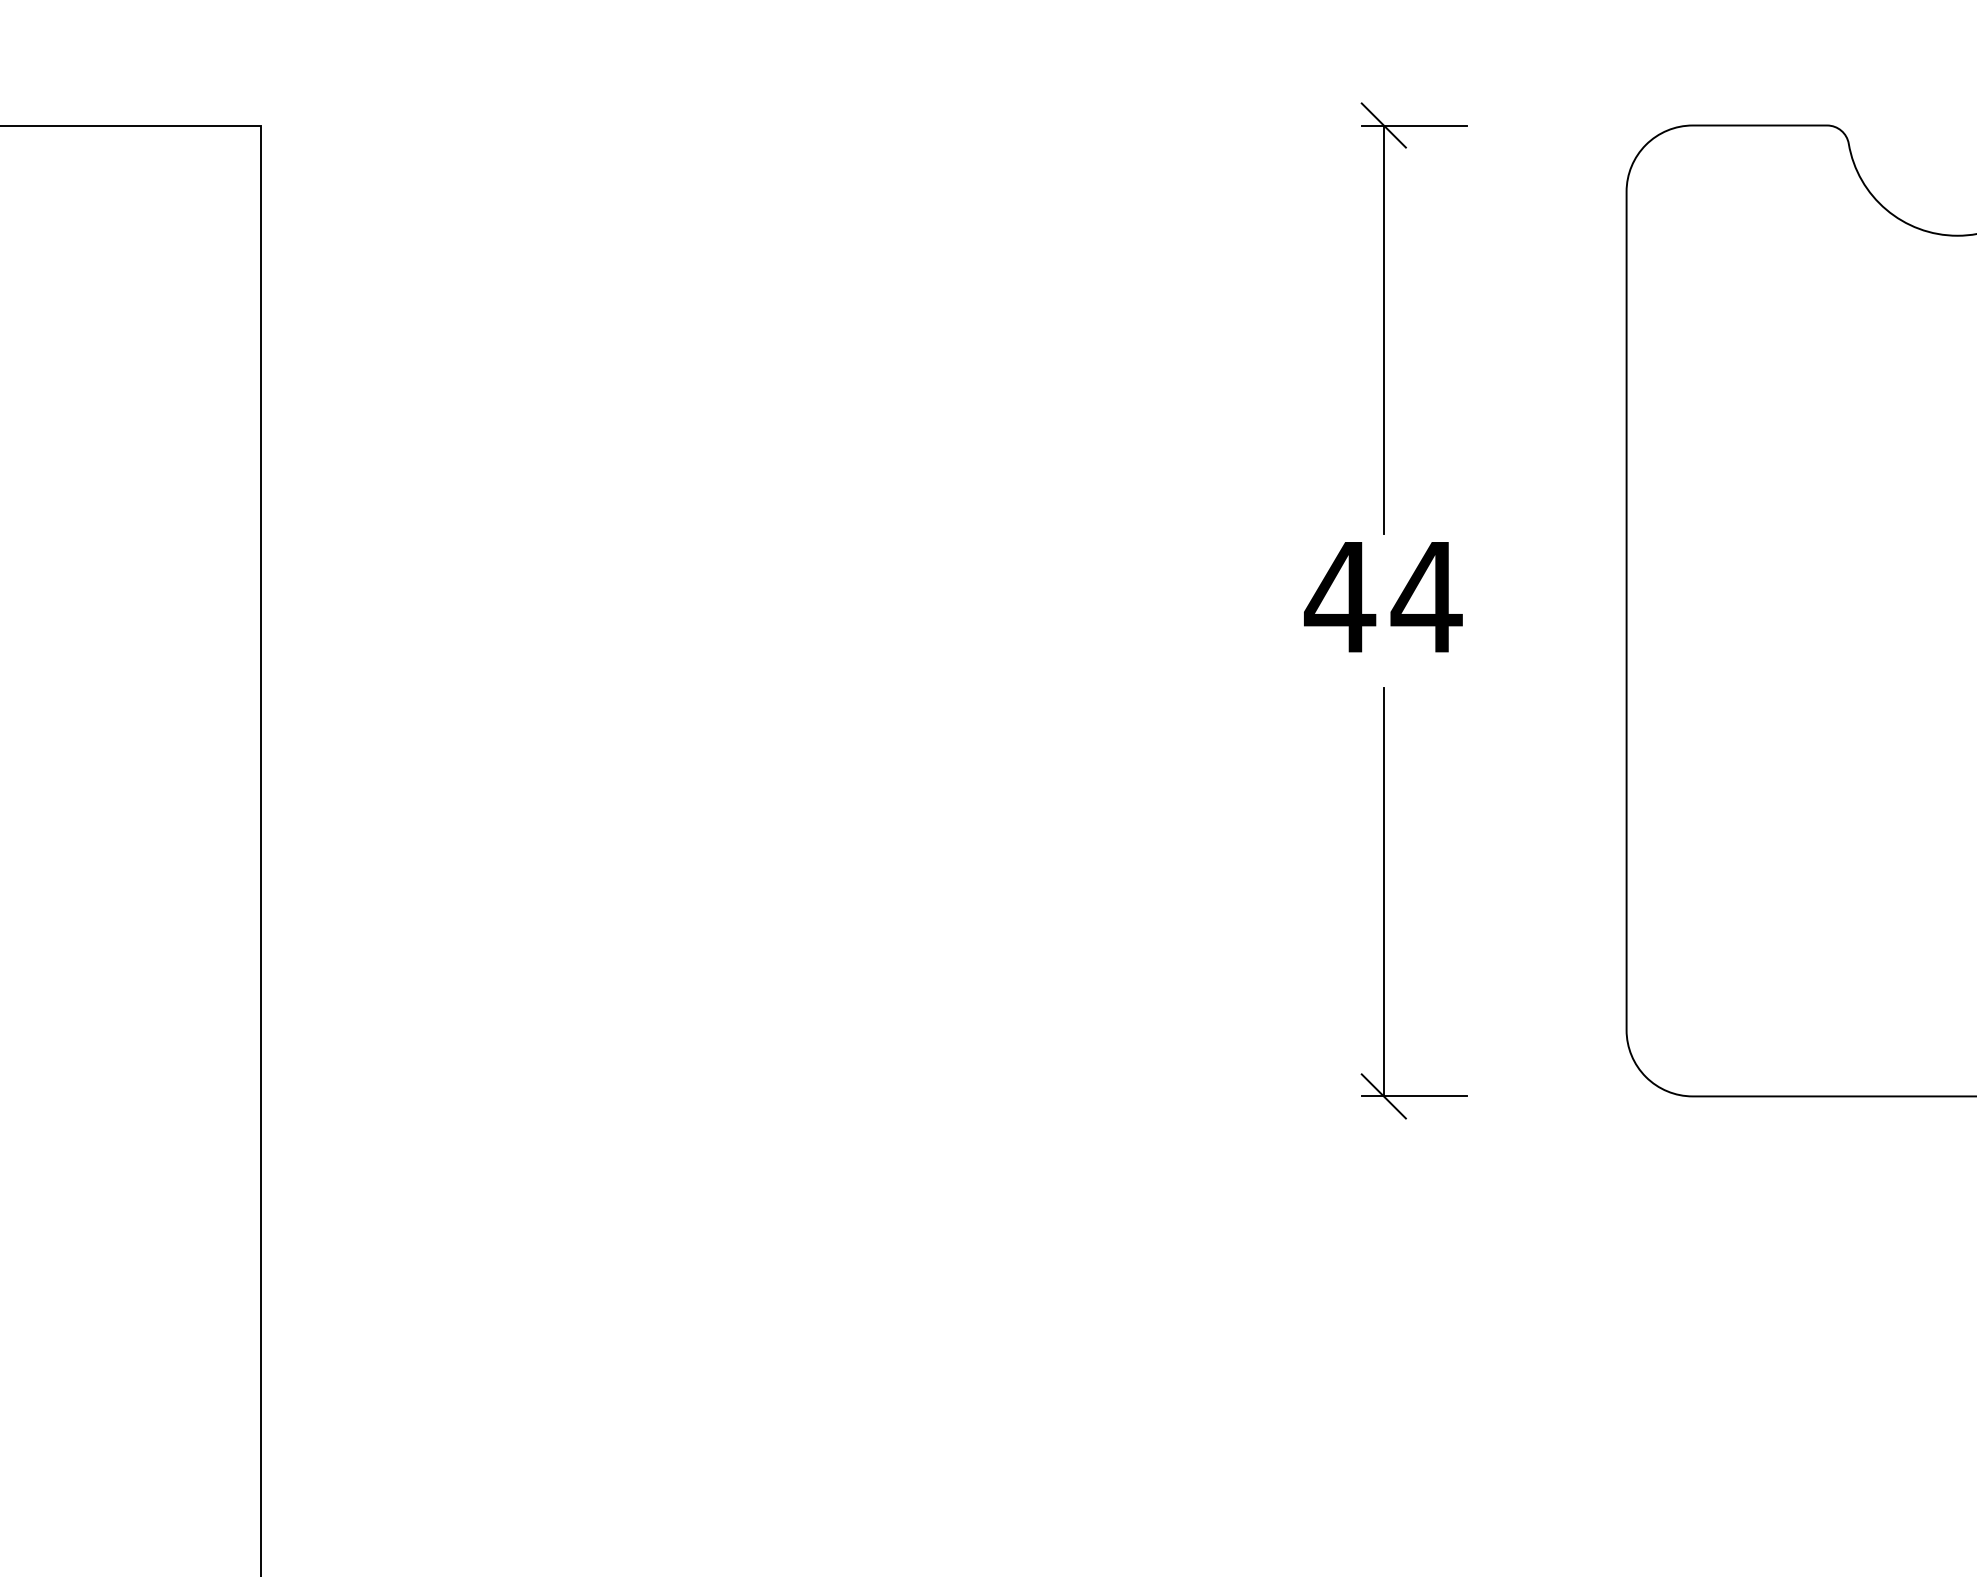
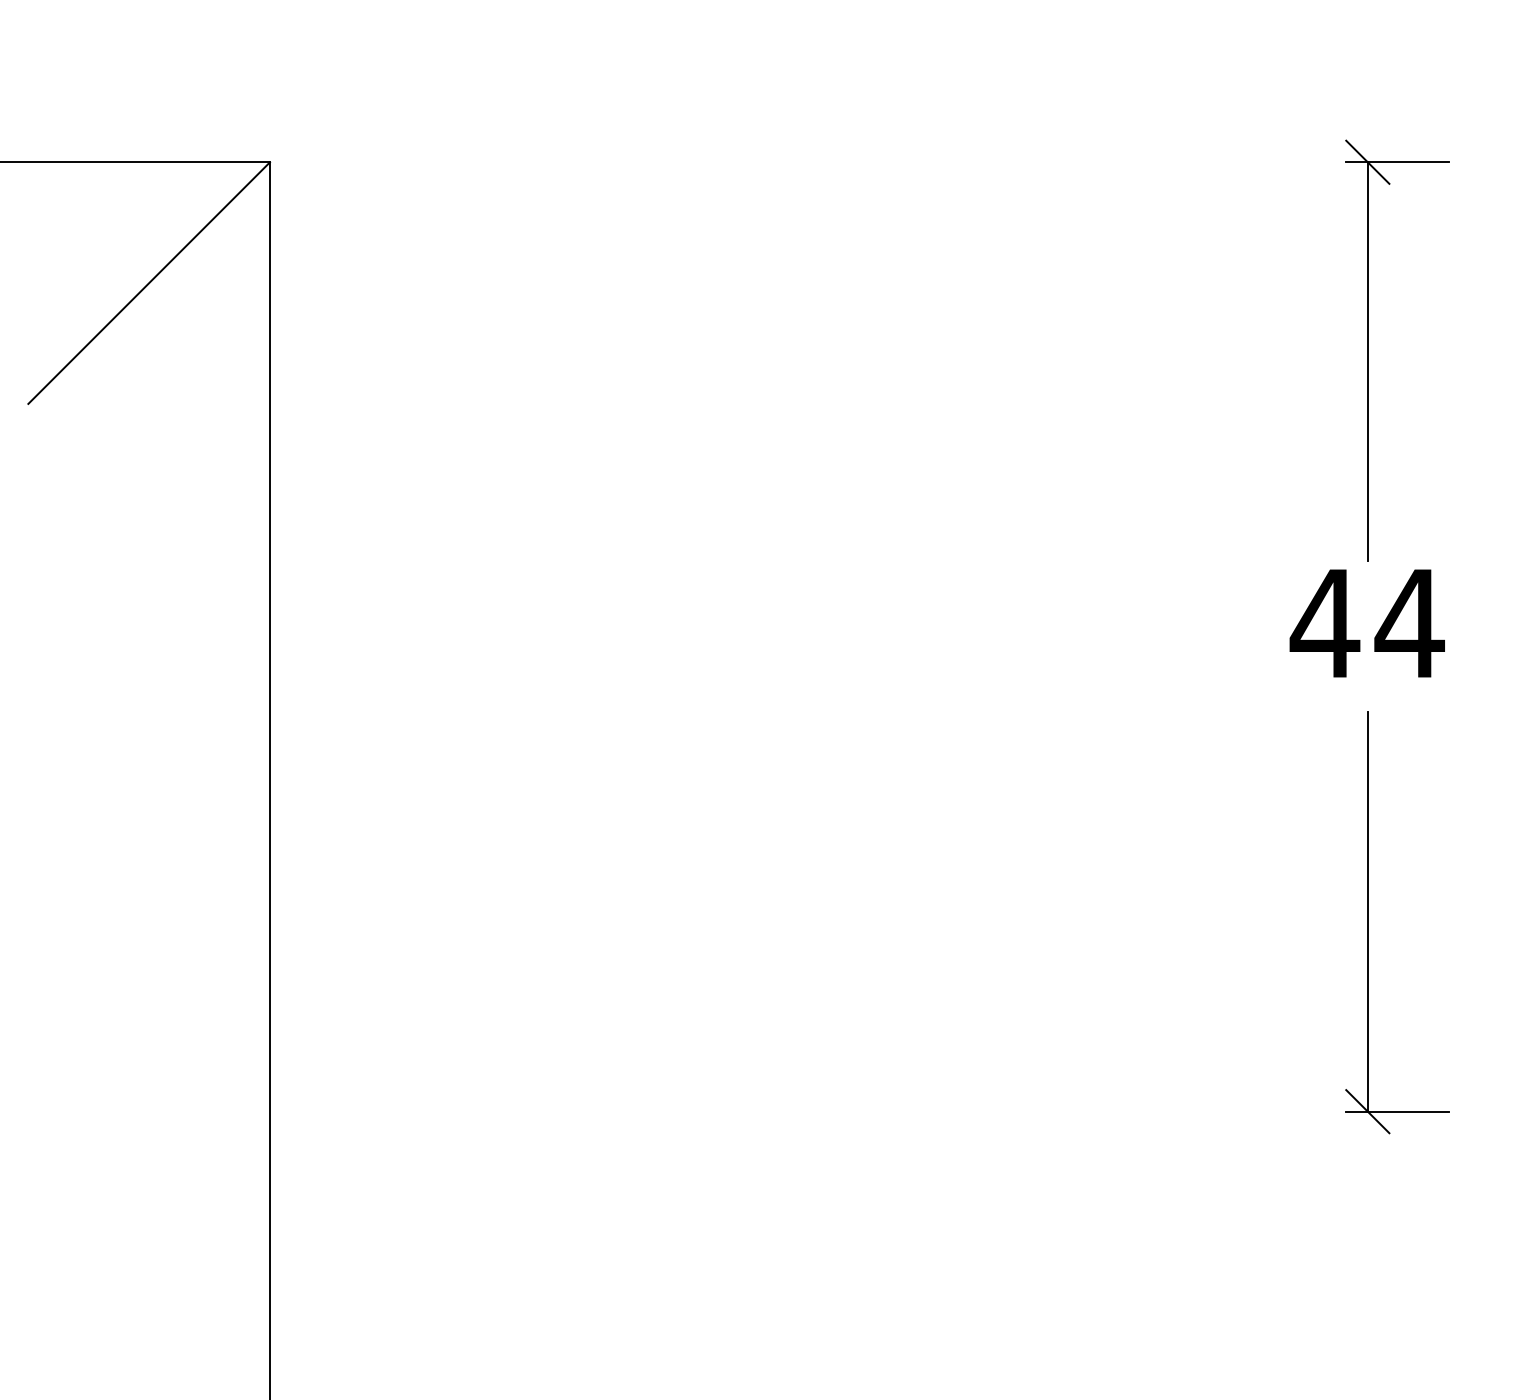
line: (137, 248) -> (149, 282), added

